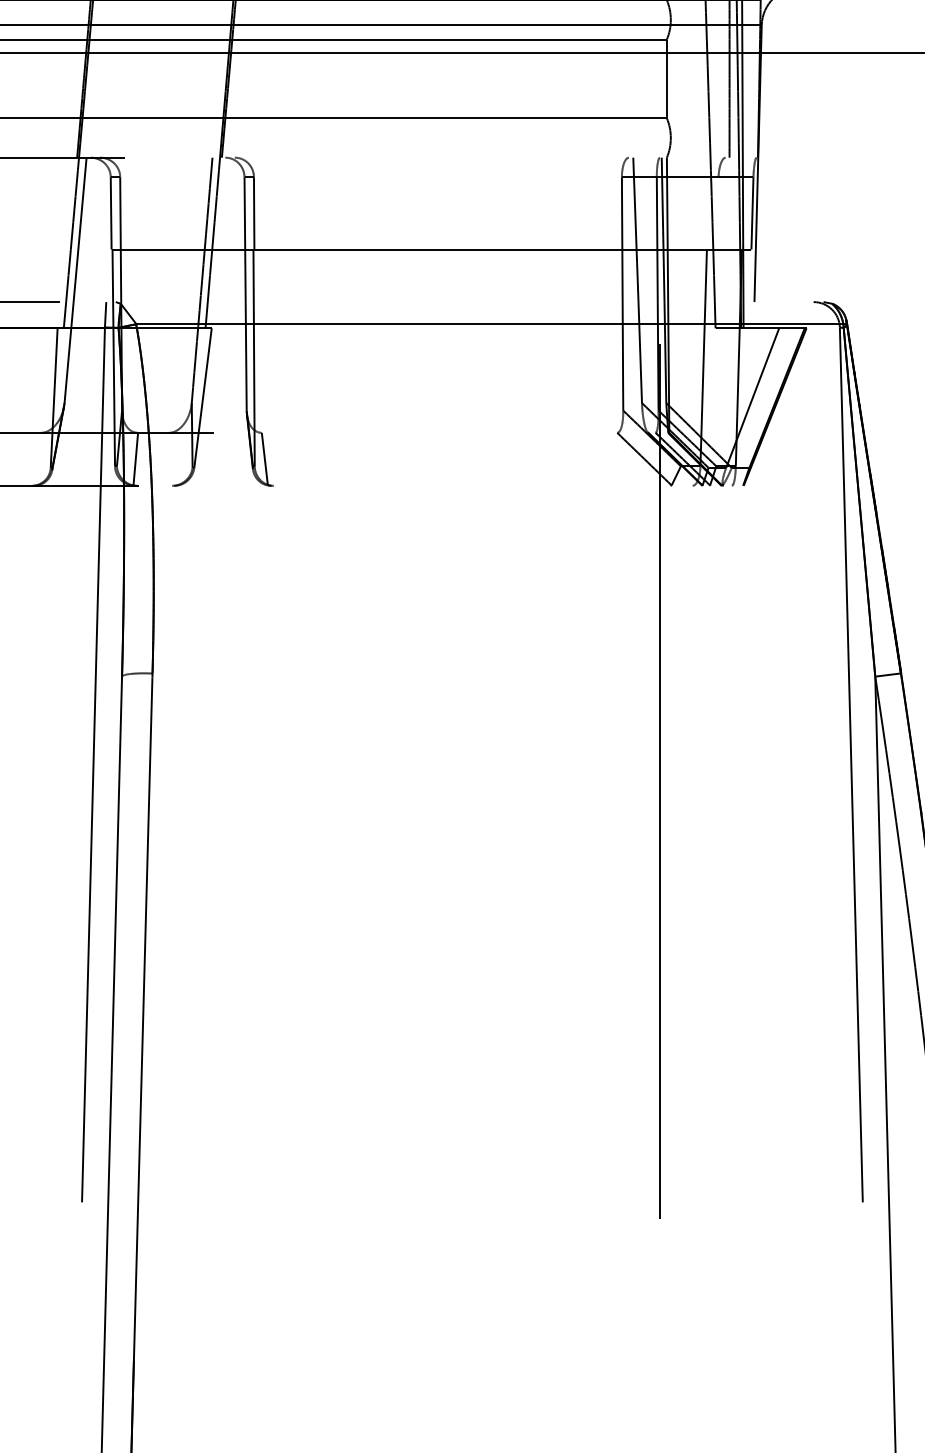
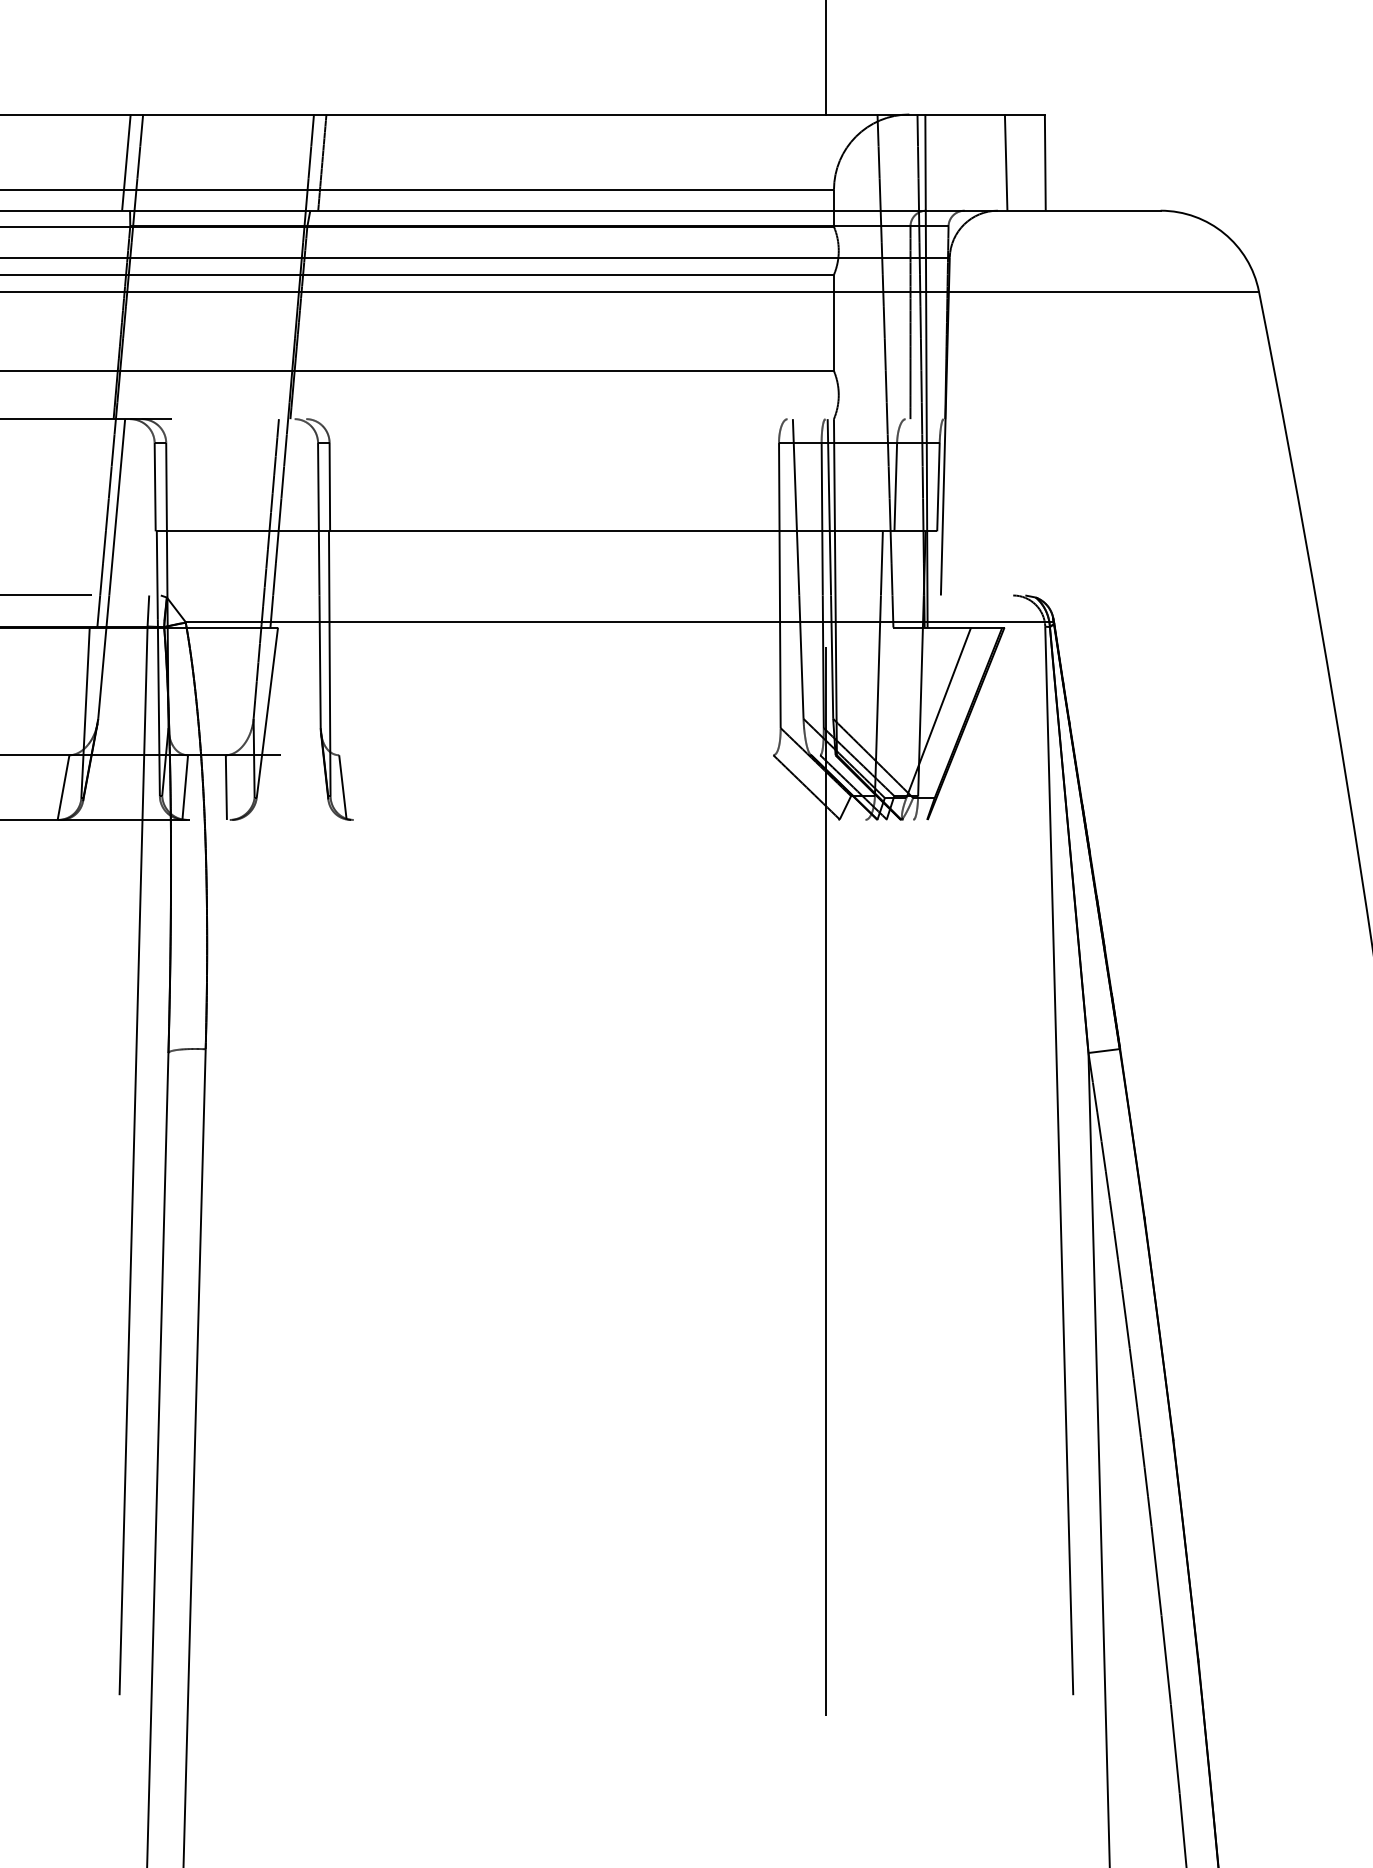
line: (717, 212) -> (895, 486), added
line: (36, 459) -> (63, 787), added
line: (168, 459) -> (225, 787), added

